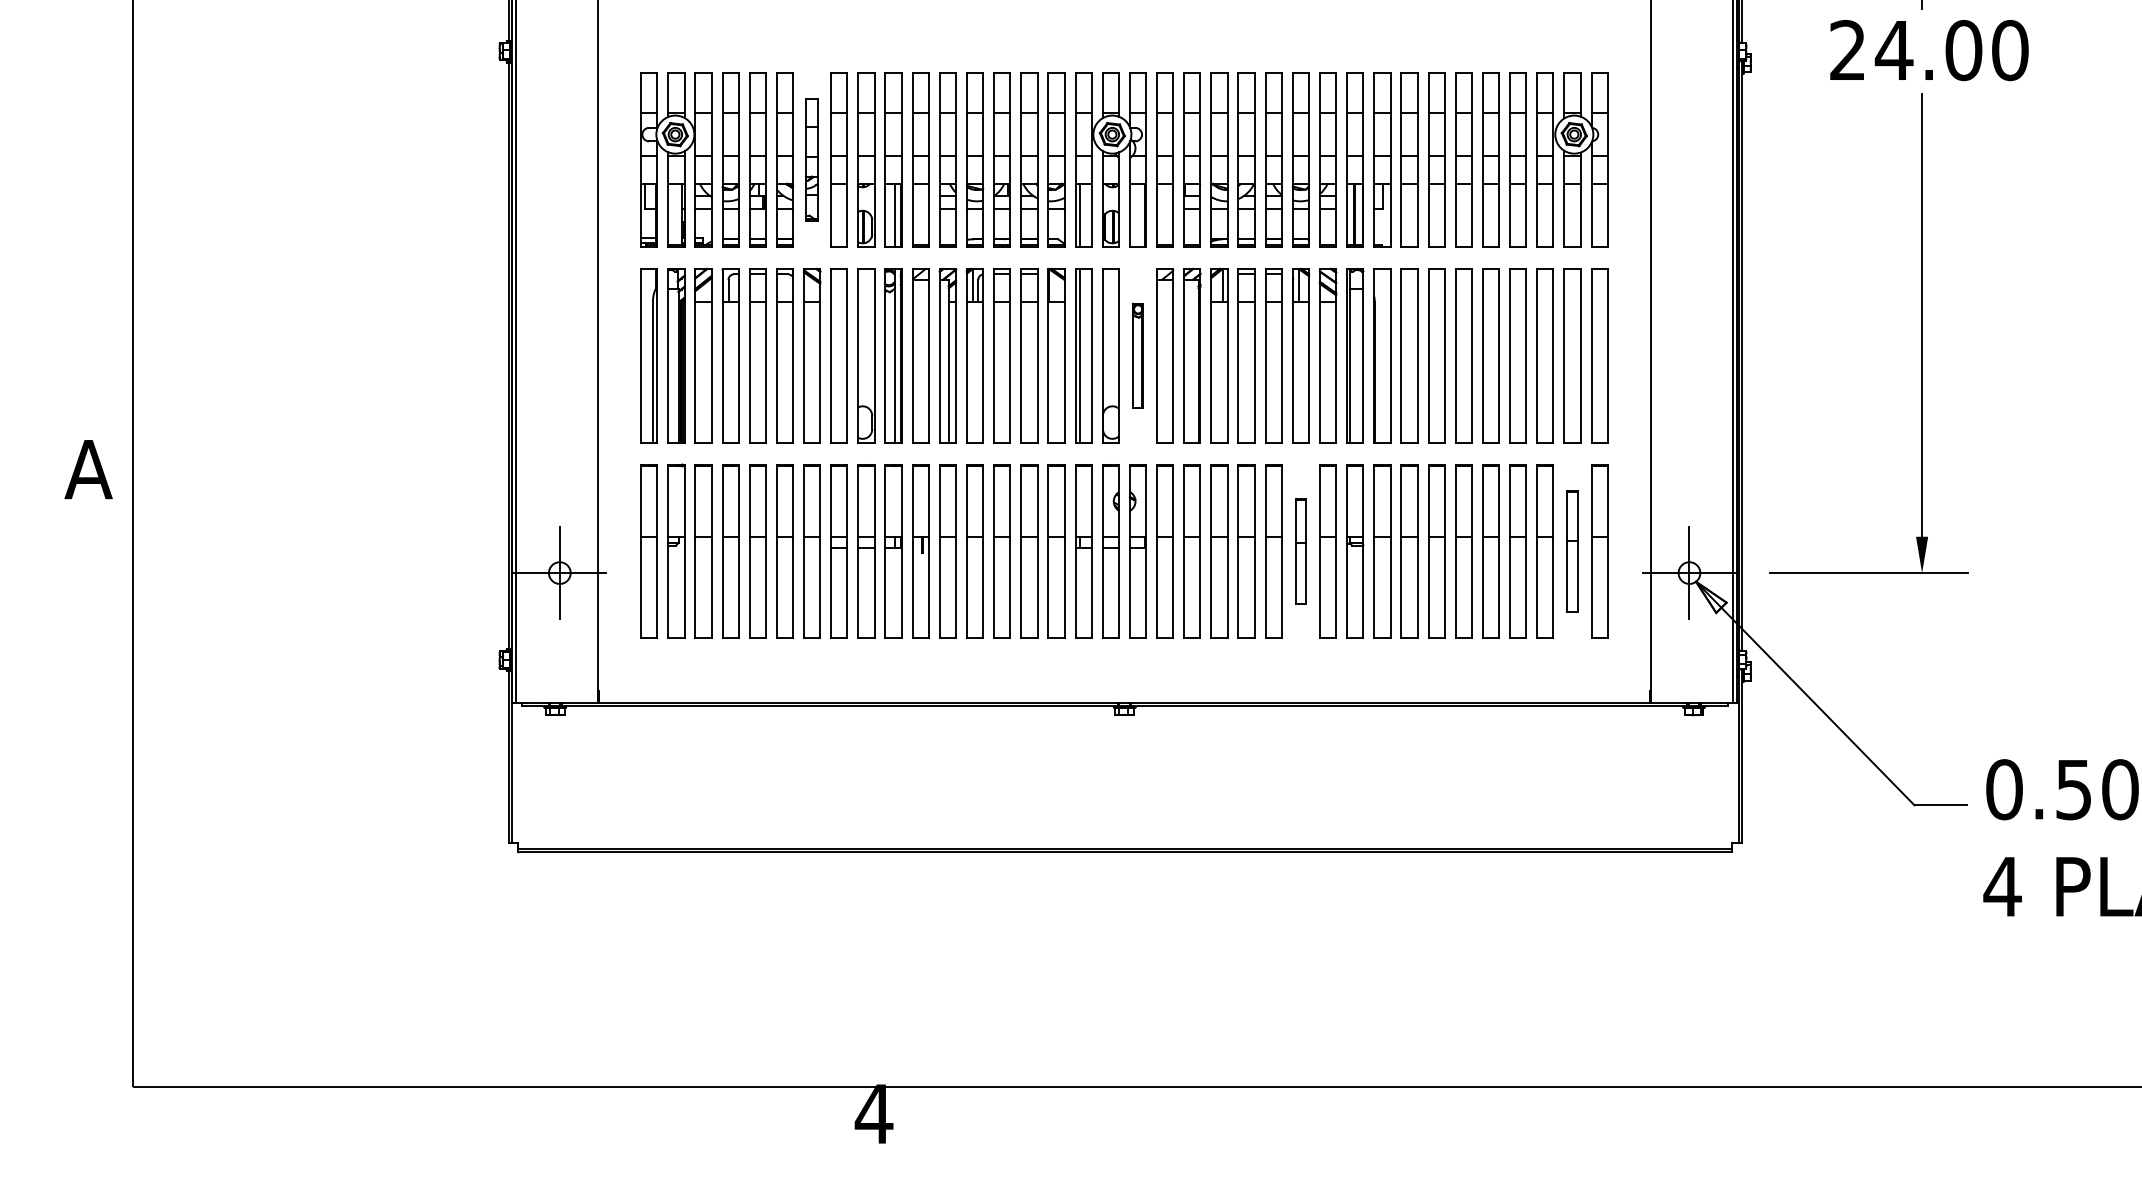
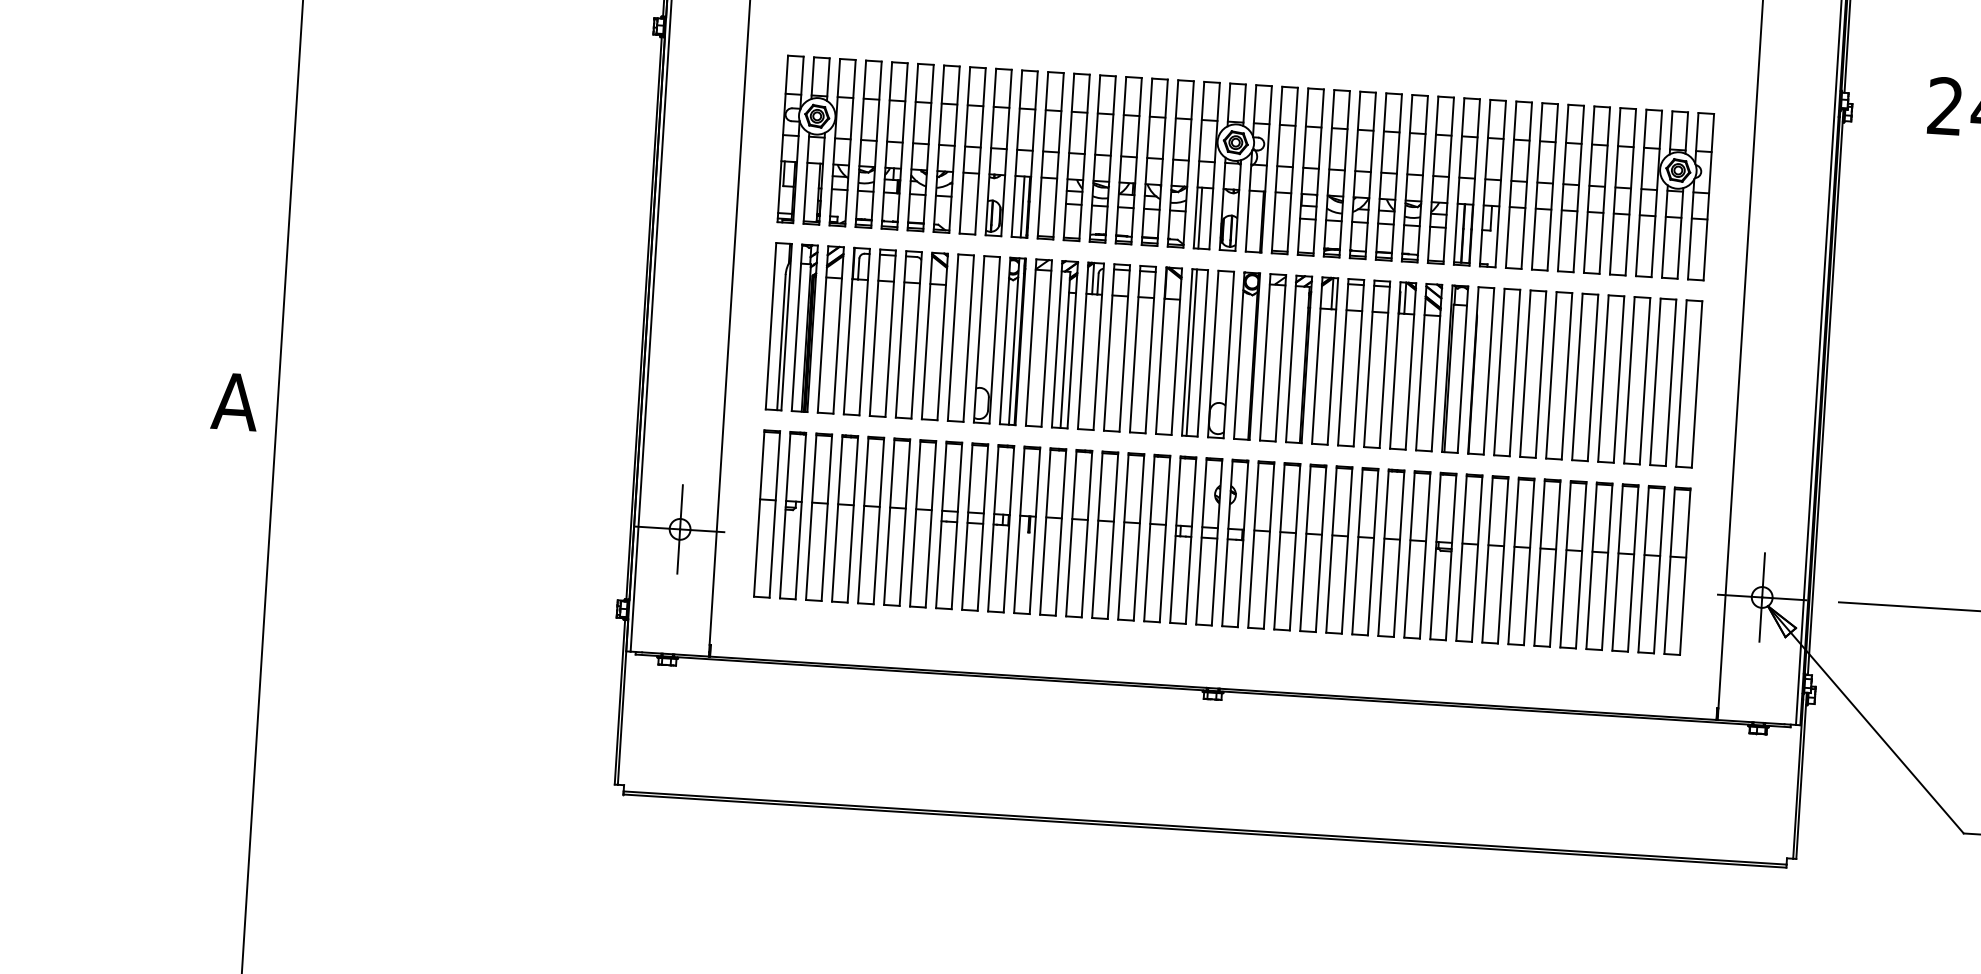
part: (811, 159) -> (946, 148), size x1.43
part: (1137, 355) -> (1246, 355), size x1.67
part: (1300, 551) -> (1390, 553), size x1.67
part: (1572, 551) -> (1651, 569), size x1.43

